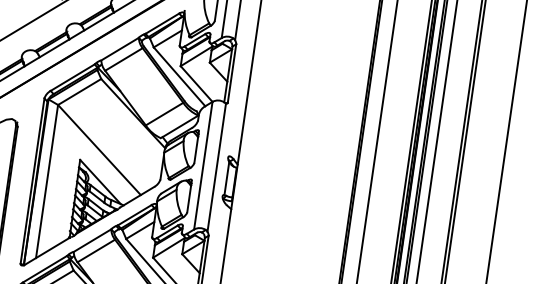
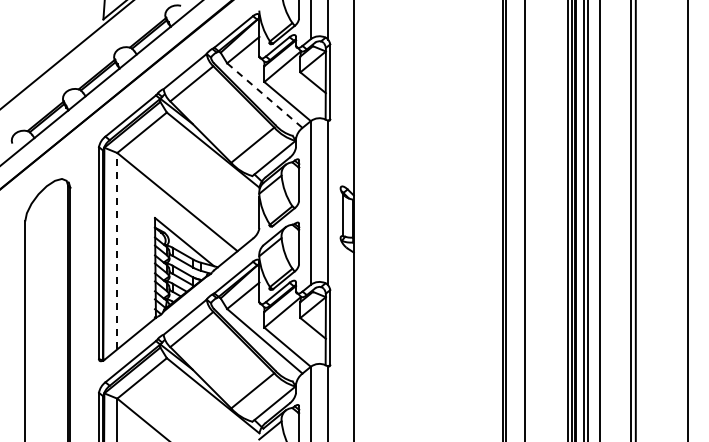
line: (179, 76) -> (264, 95), solid -> dashed
line: (47, 181) -> (117, 250), solid -> dashed

